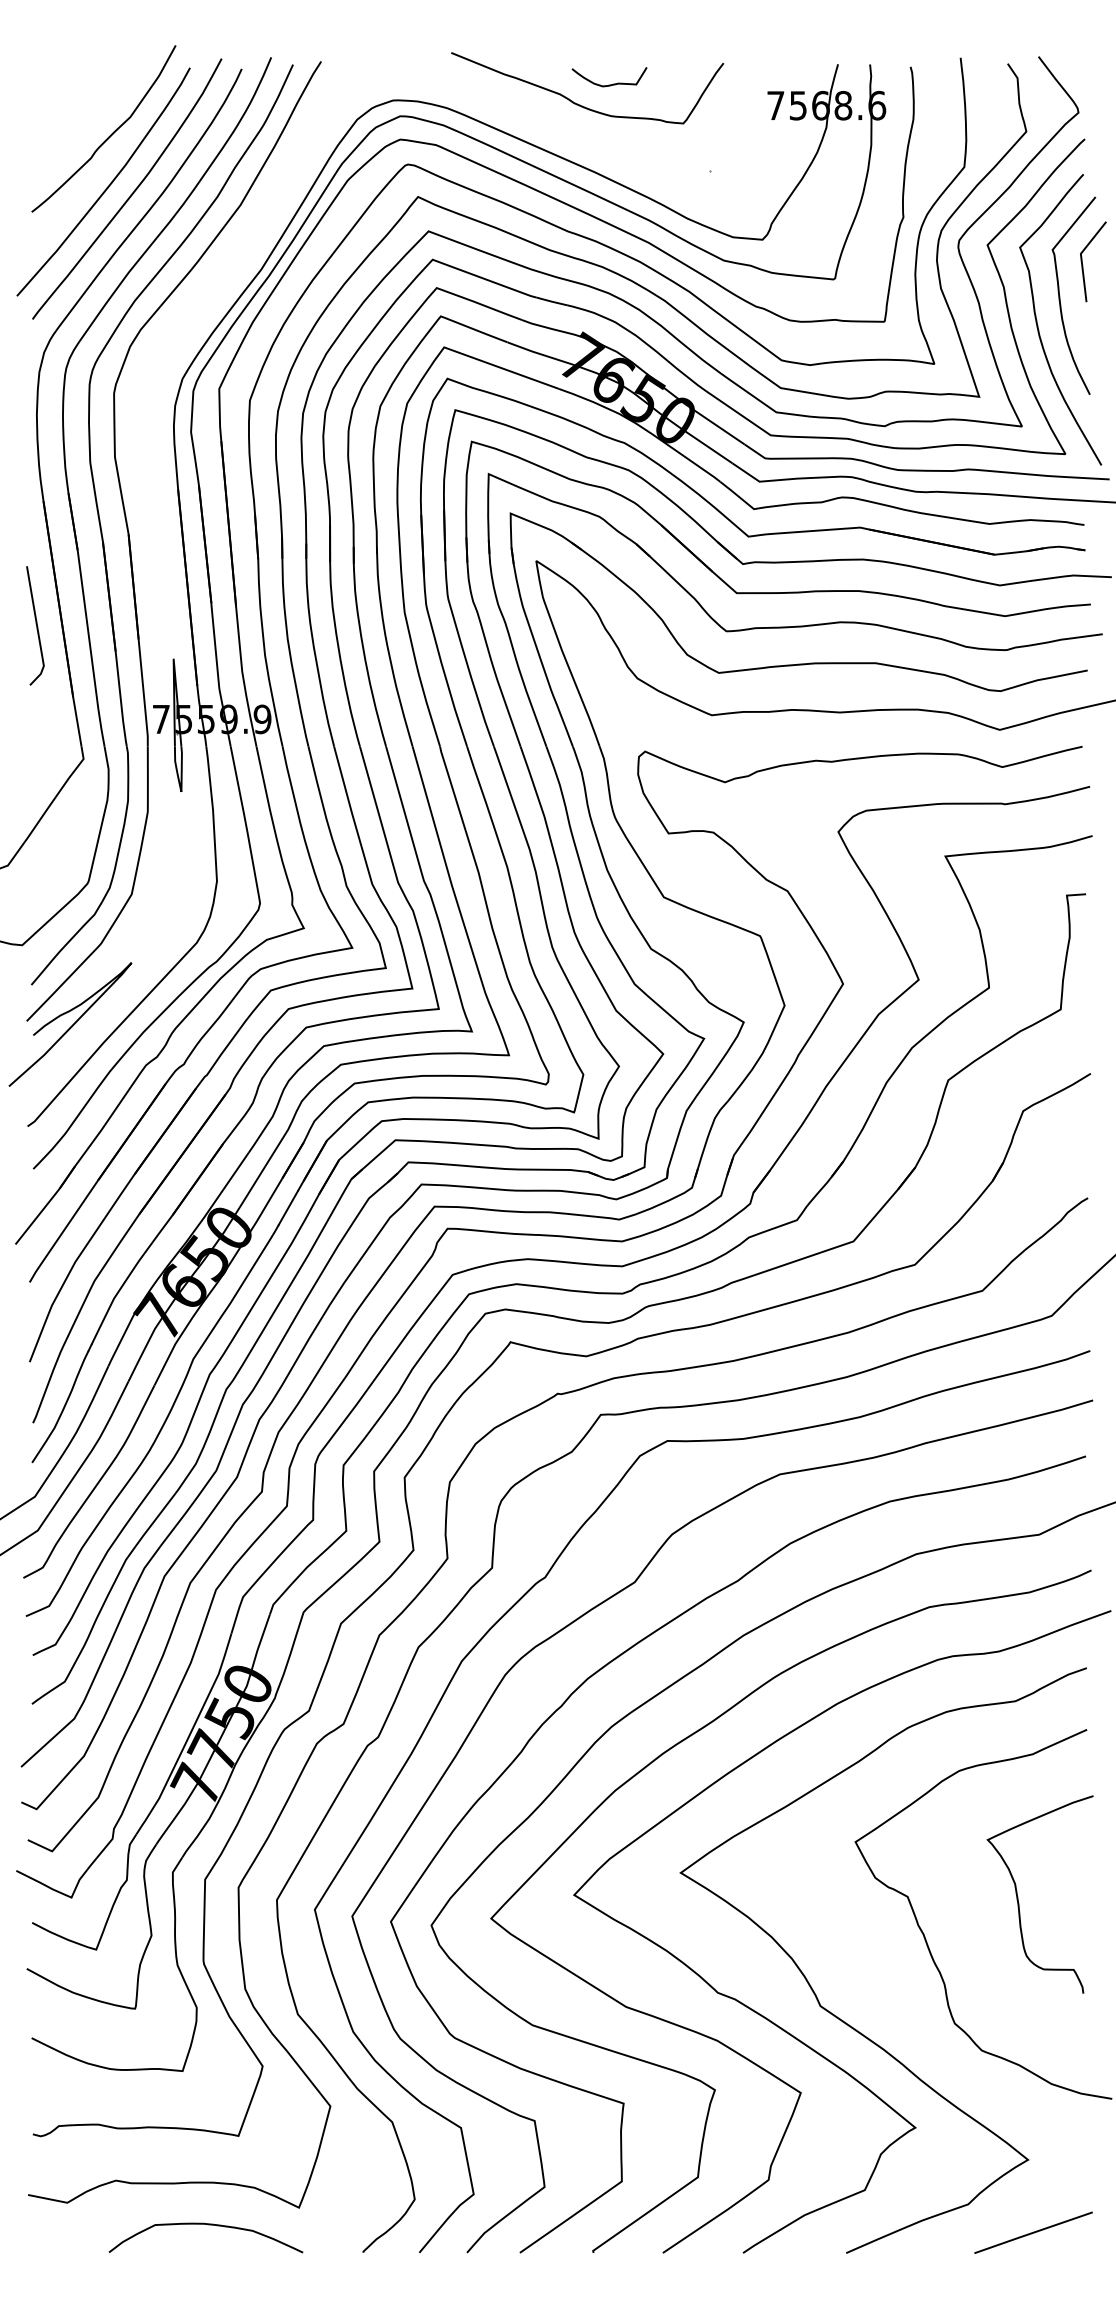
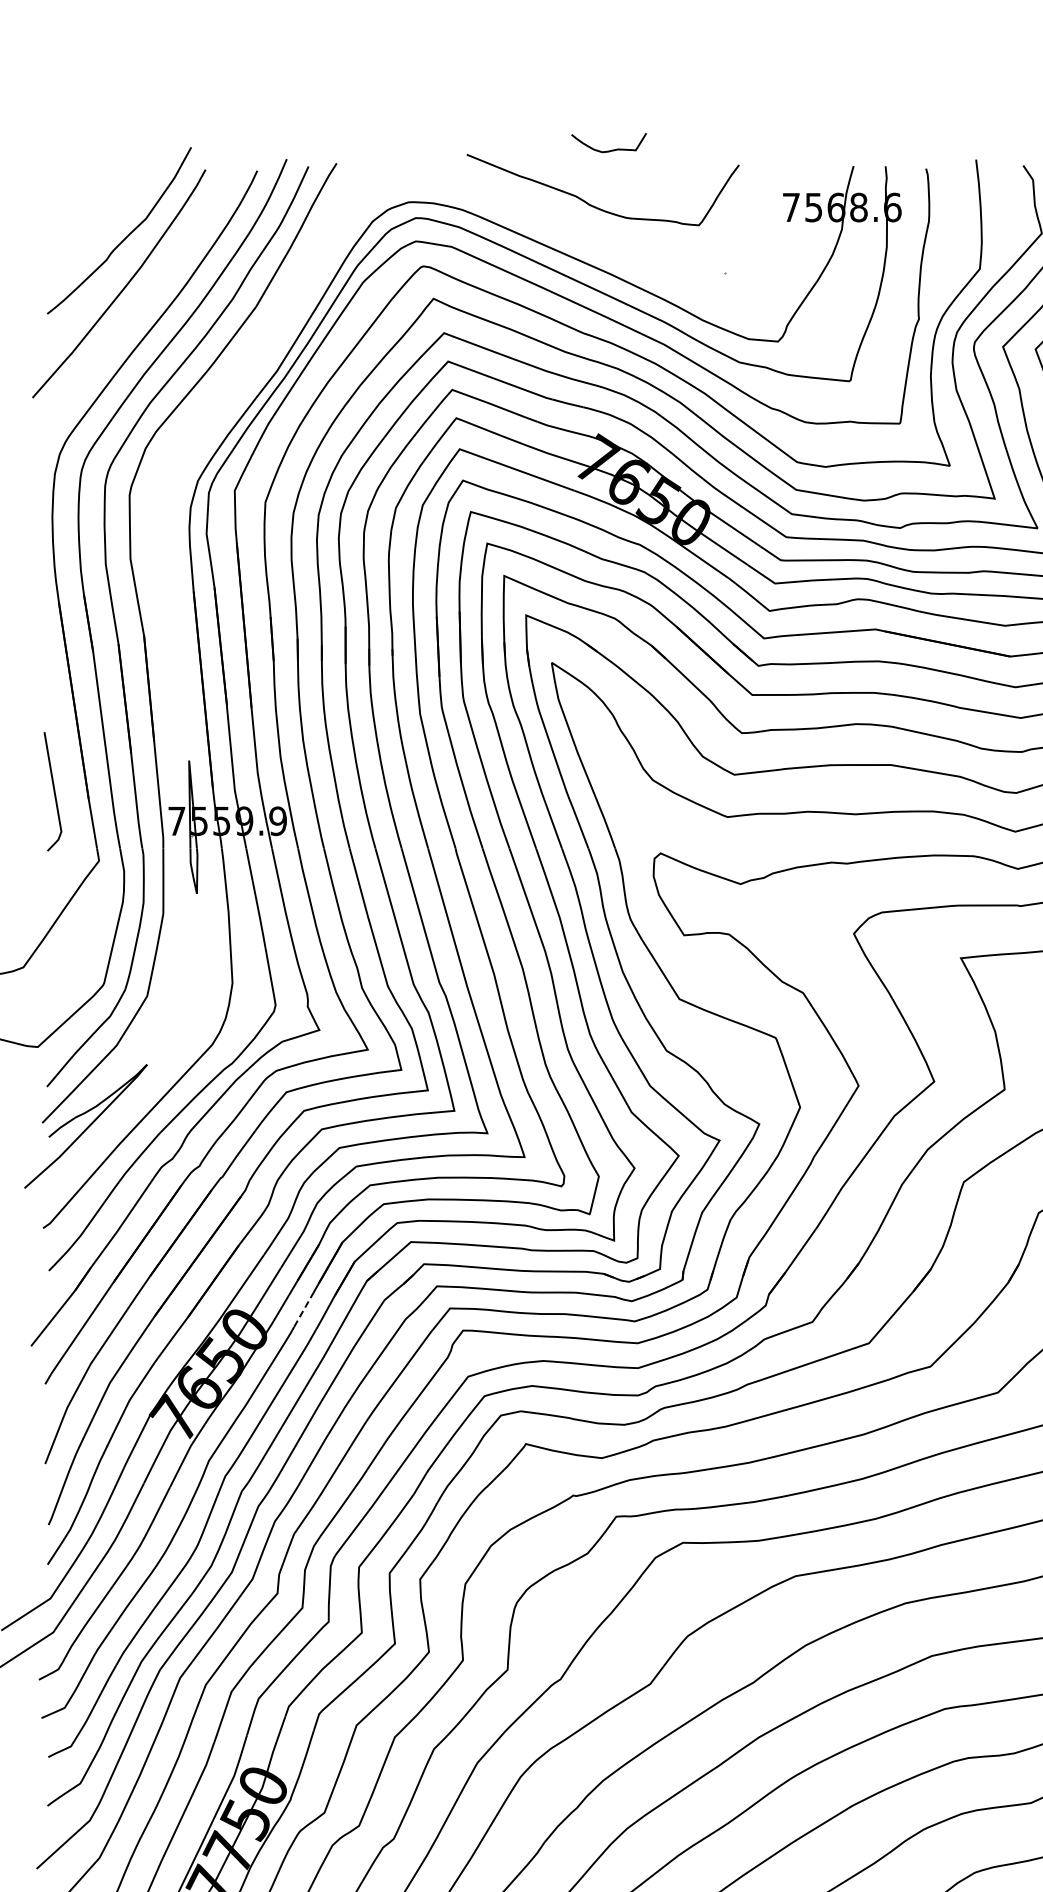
curve: (609, 84) -> (609, 150), moved
curve: (132, 192) -> (148, 294), removed
line: (36, 625) -> (54, 791), moved
line: (288, 1207) -> (304, 1309), solid -> dashed

